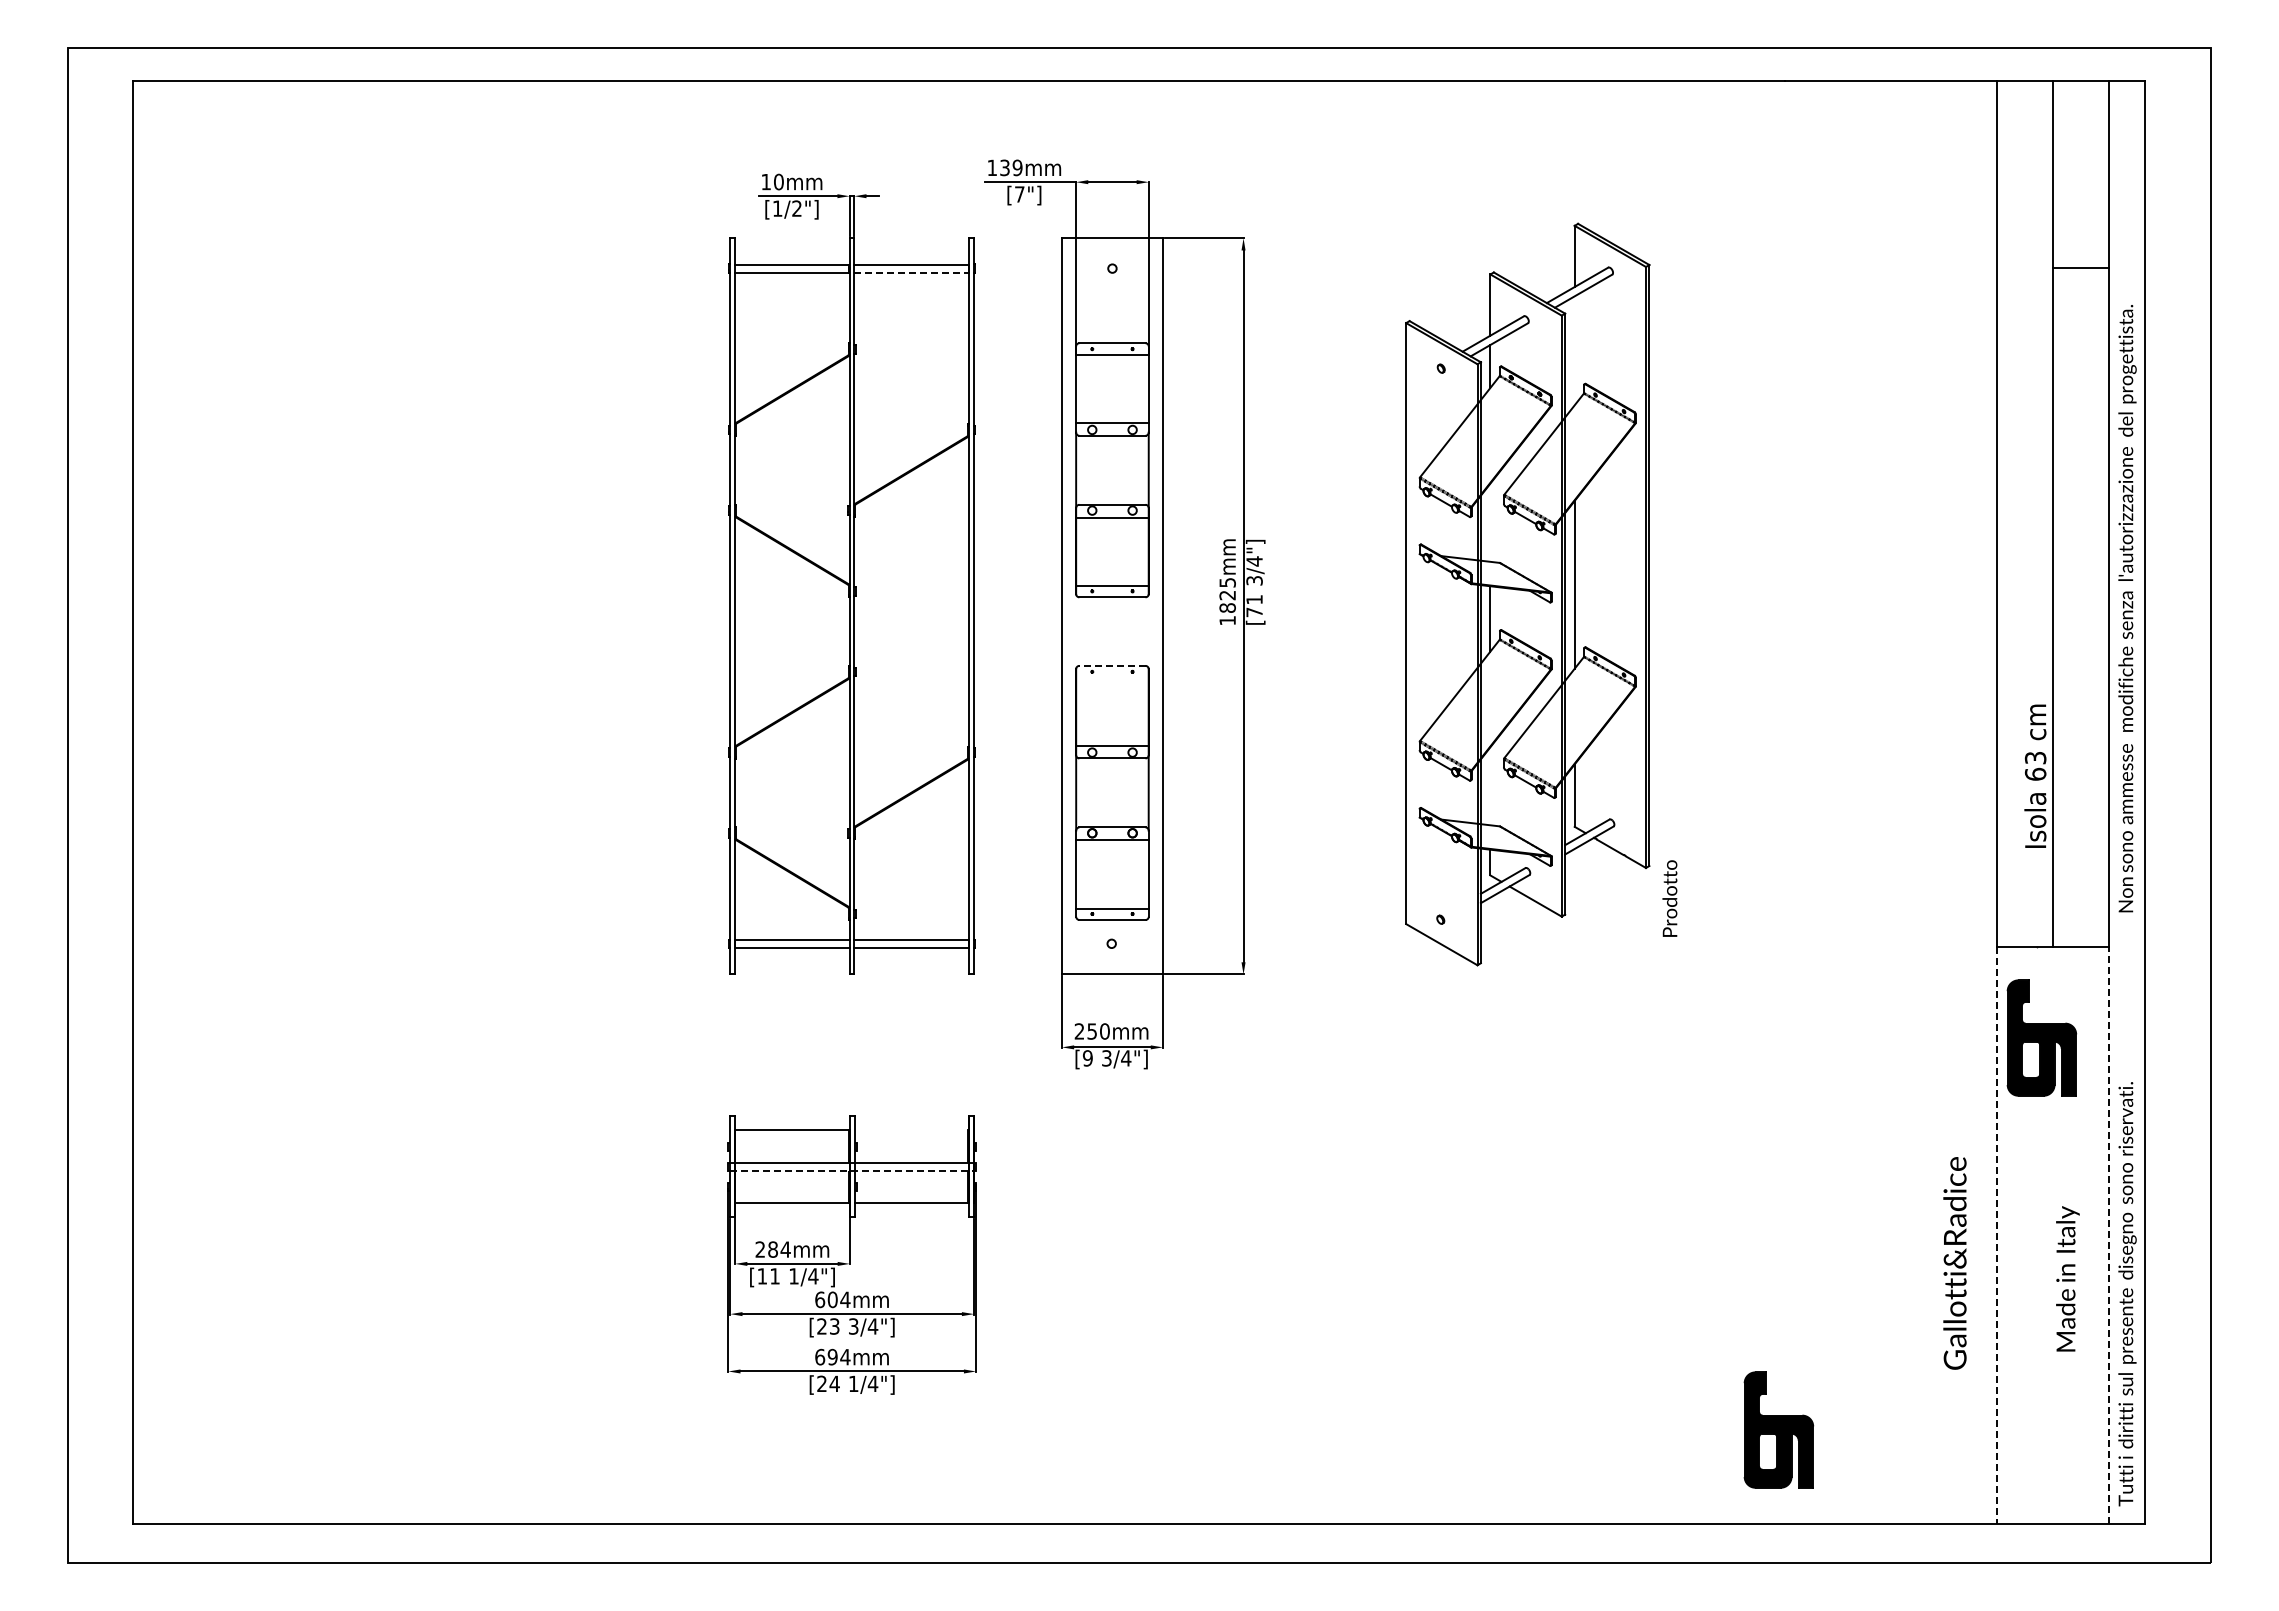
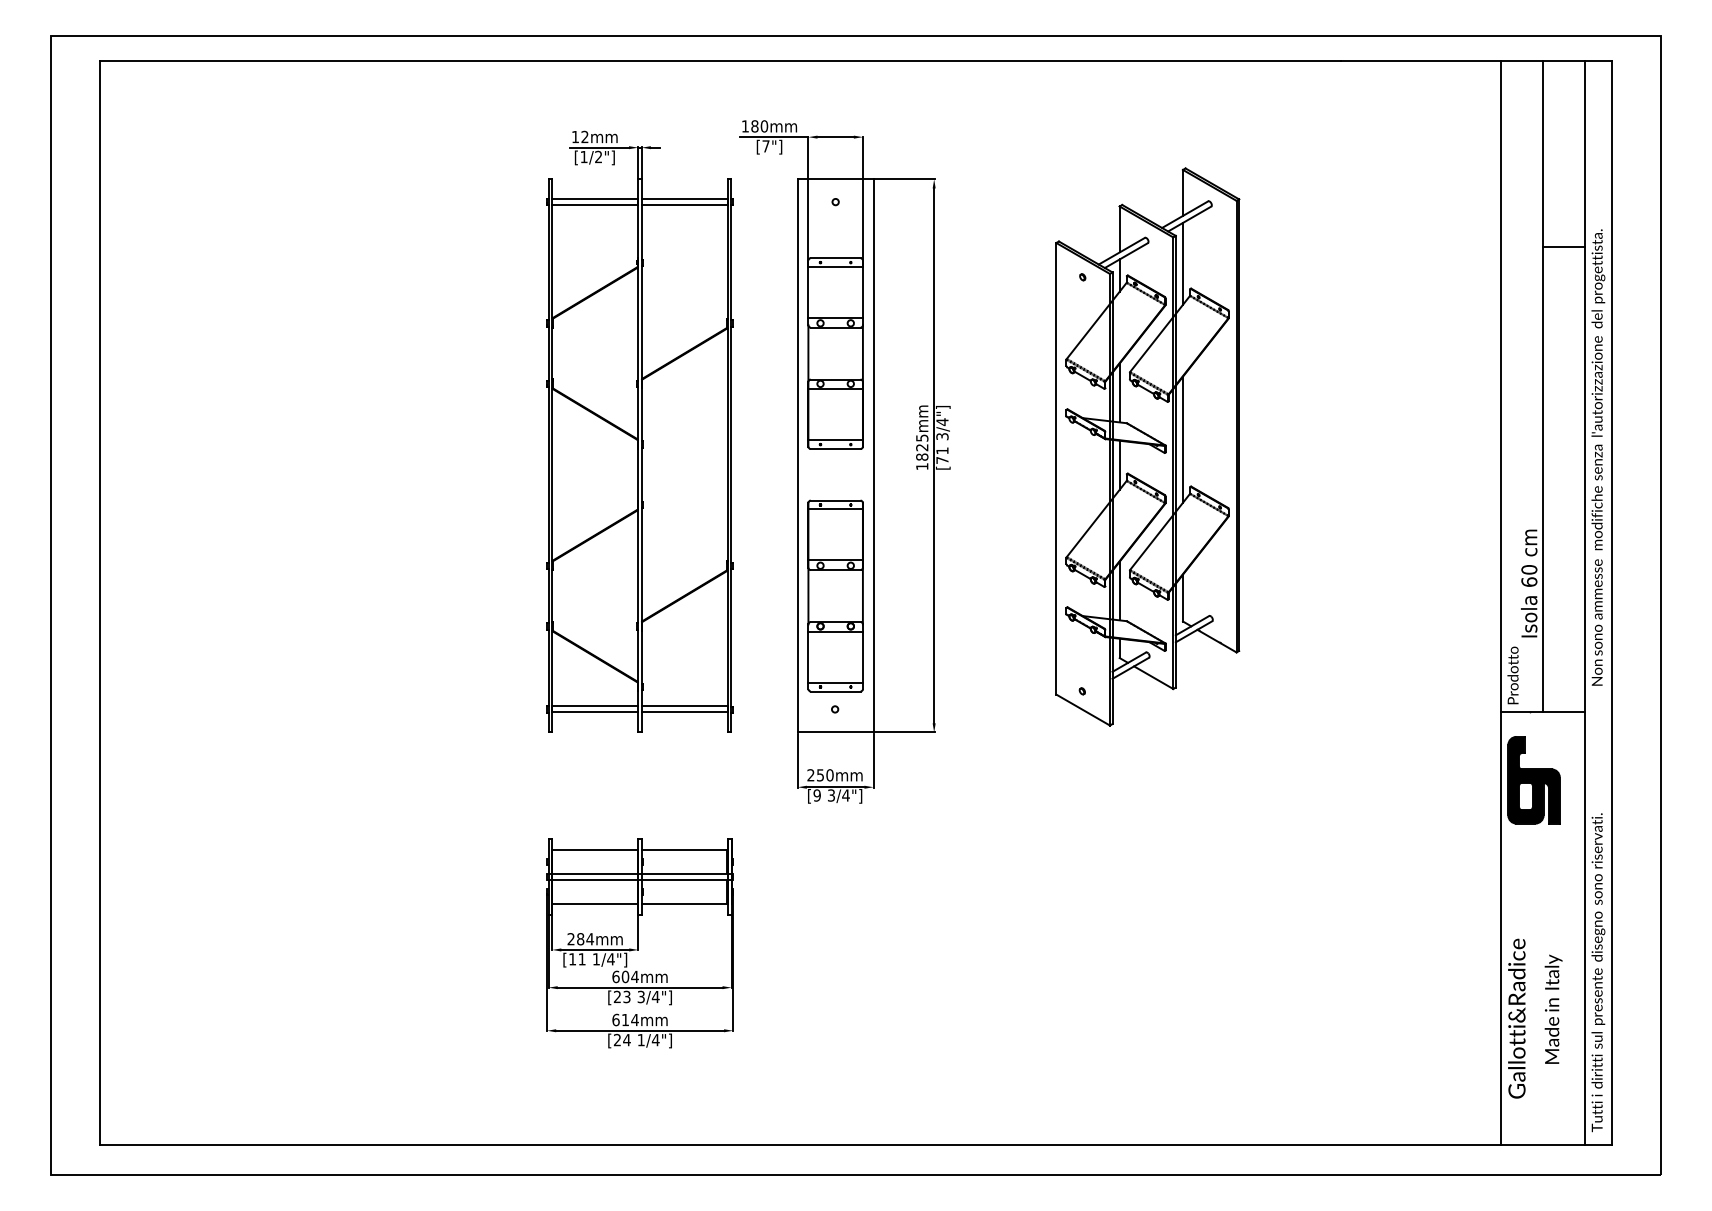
text: (1011, 167) -> (759, 126), 139mm -> 180mm
text: (778, 181) -> (584, 136), 10mm -> 12mm
line: (2081, 267) -> (1563, 247), moved
line: (911, 272) -> (684, 205), dashed -> solid
line: (1574, 350) -> (1182, 263), added
line: (1490, 522) -> (1119, 392), added
line: (1111, 665) -> (834, 500), dashed -> solid
line: (1112, 677) -> (835, 509), added
text: (2035, 757) -> (1529, 569), 63 -> 60
line: (1490, 786) -> (1119, 591), added
text: (1669, 898) -> (1512, 675), moved
line: (911, 1130) -> (684, 849), added
line: (852, 1170) -> (640, 879), dashed -> solid
line: (2109, 1234) -> (1584, 927), dashed -> solid
line: (1997, 1235) -> (1500, 928), dashed -> solid
text: (1954, 1263) -> (1516, 1018), moved
text: (2067, 1278) -> (1553, 1009), moved
text: (832, 1356) -> (625, 1019), 694mm -> 614mm
part: (1778, 1429) -> (1336, 1074), removed

